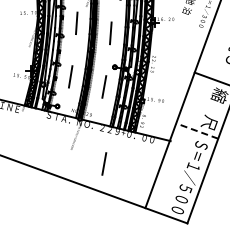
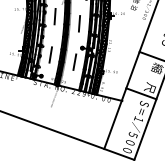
line: (196, 130) -> (140, 93), dashed -> solid
line: (104, 163) -> (74, 117), removed

